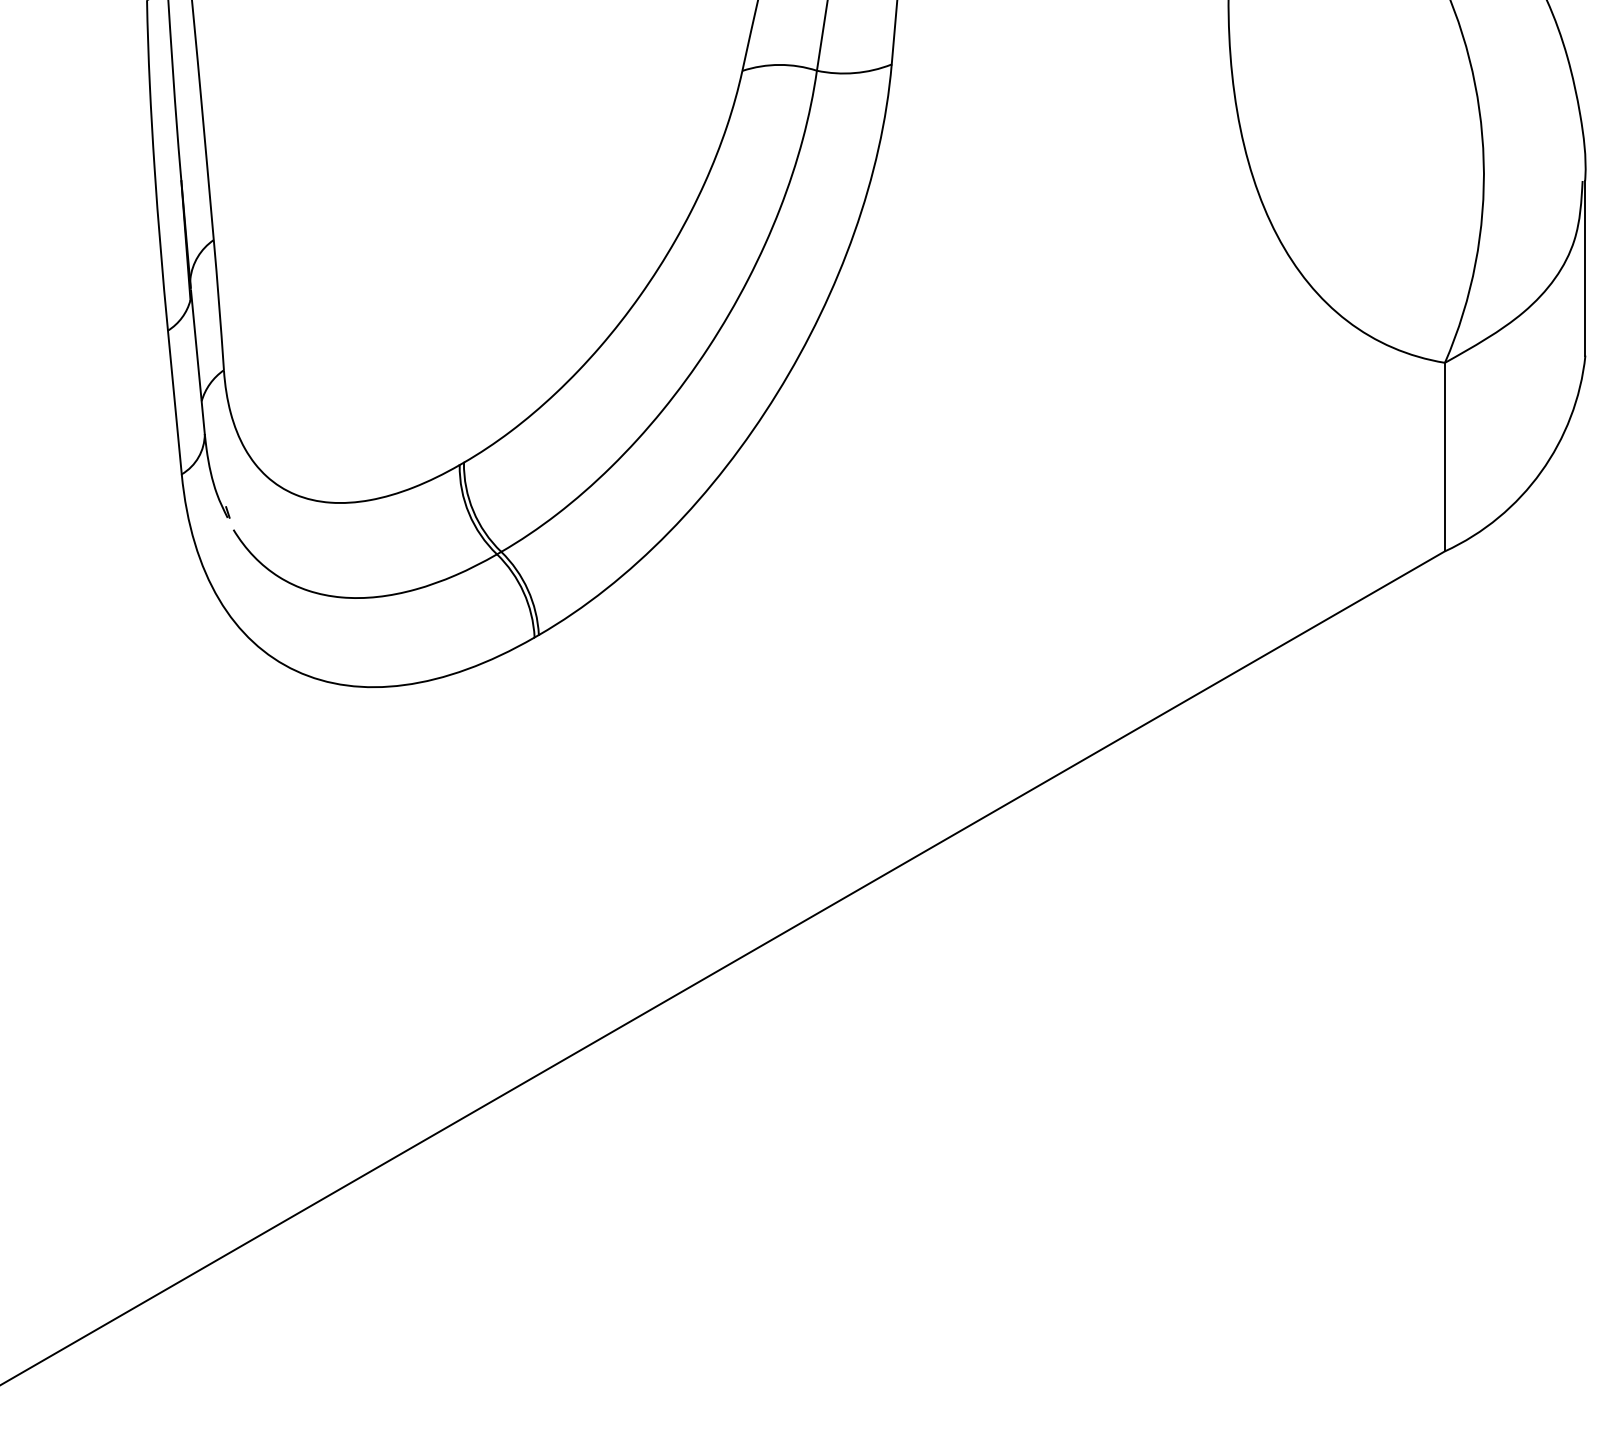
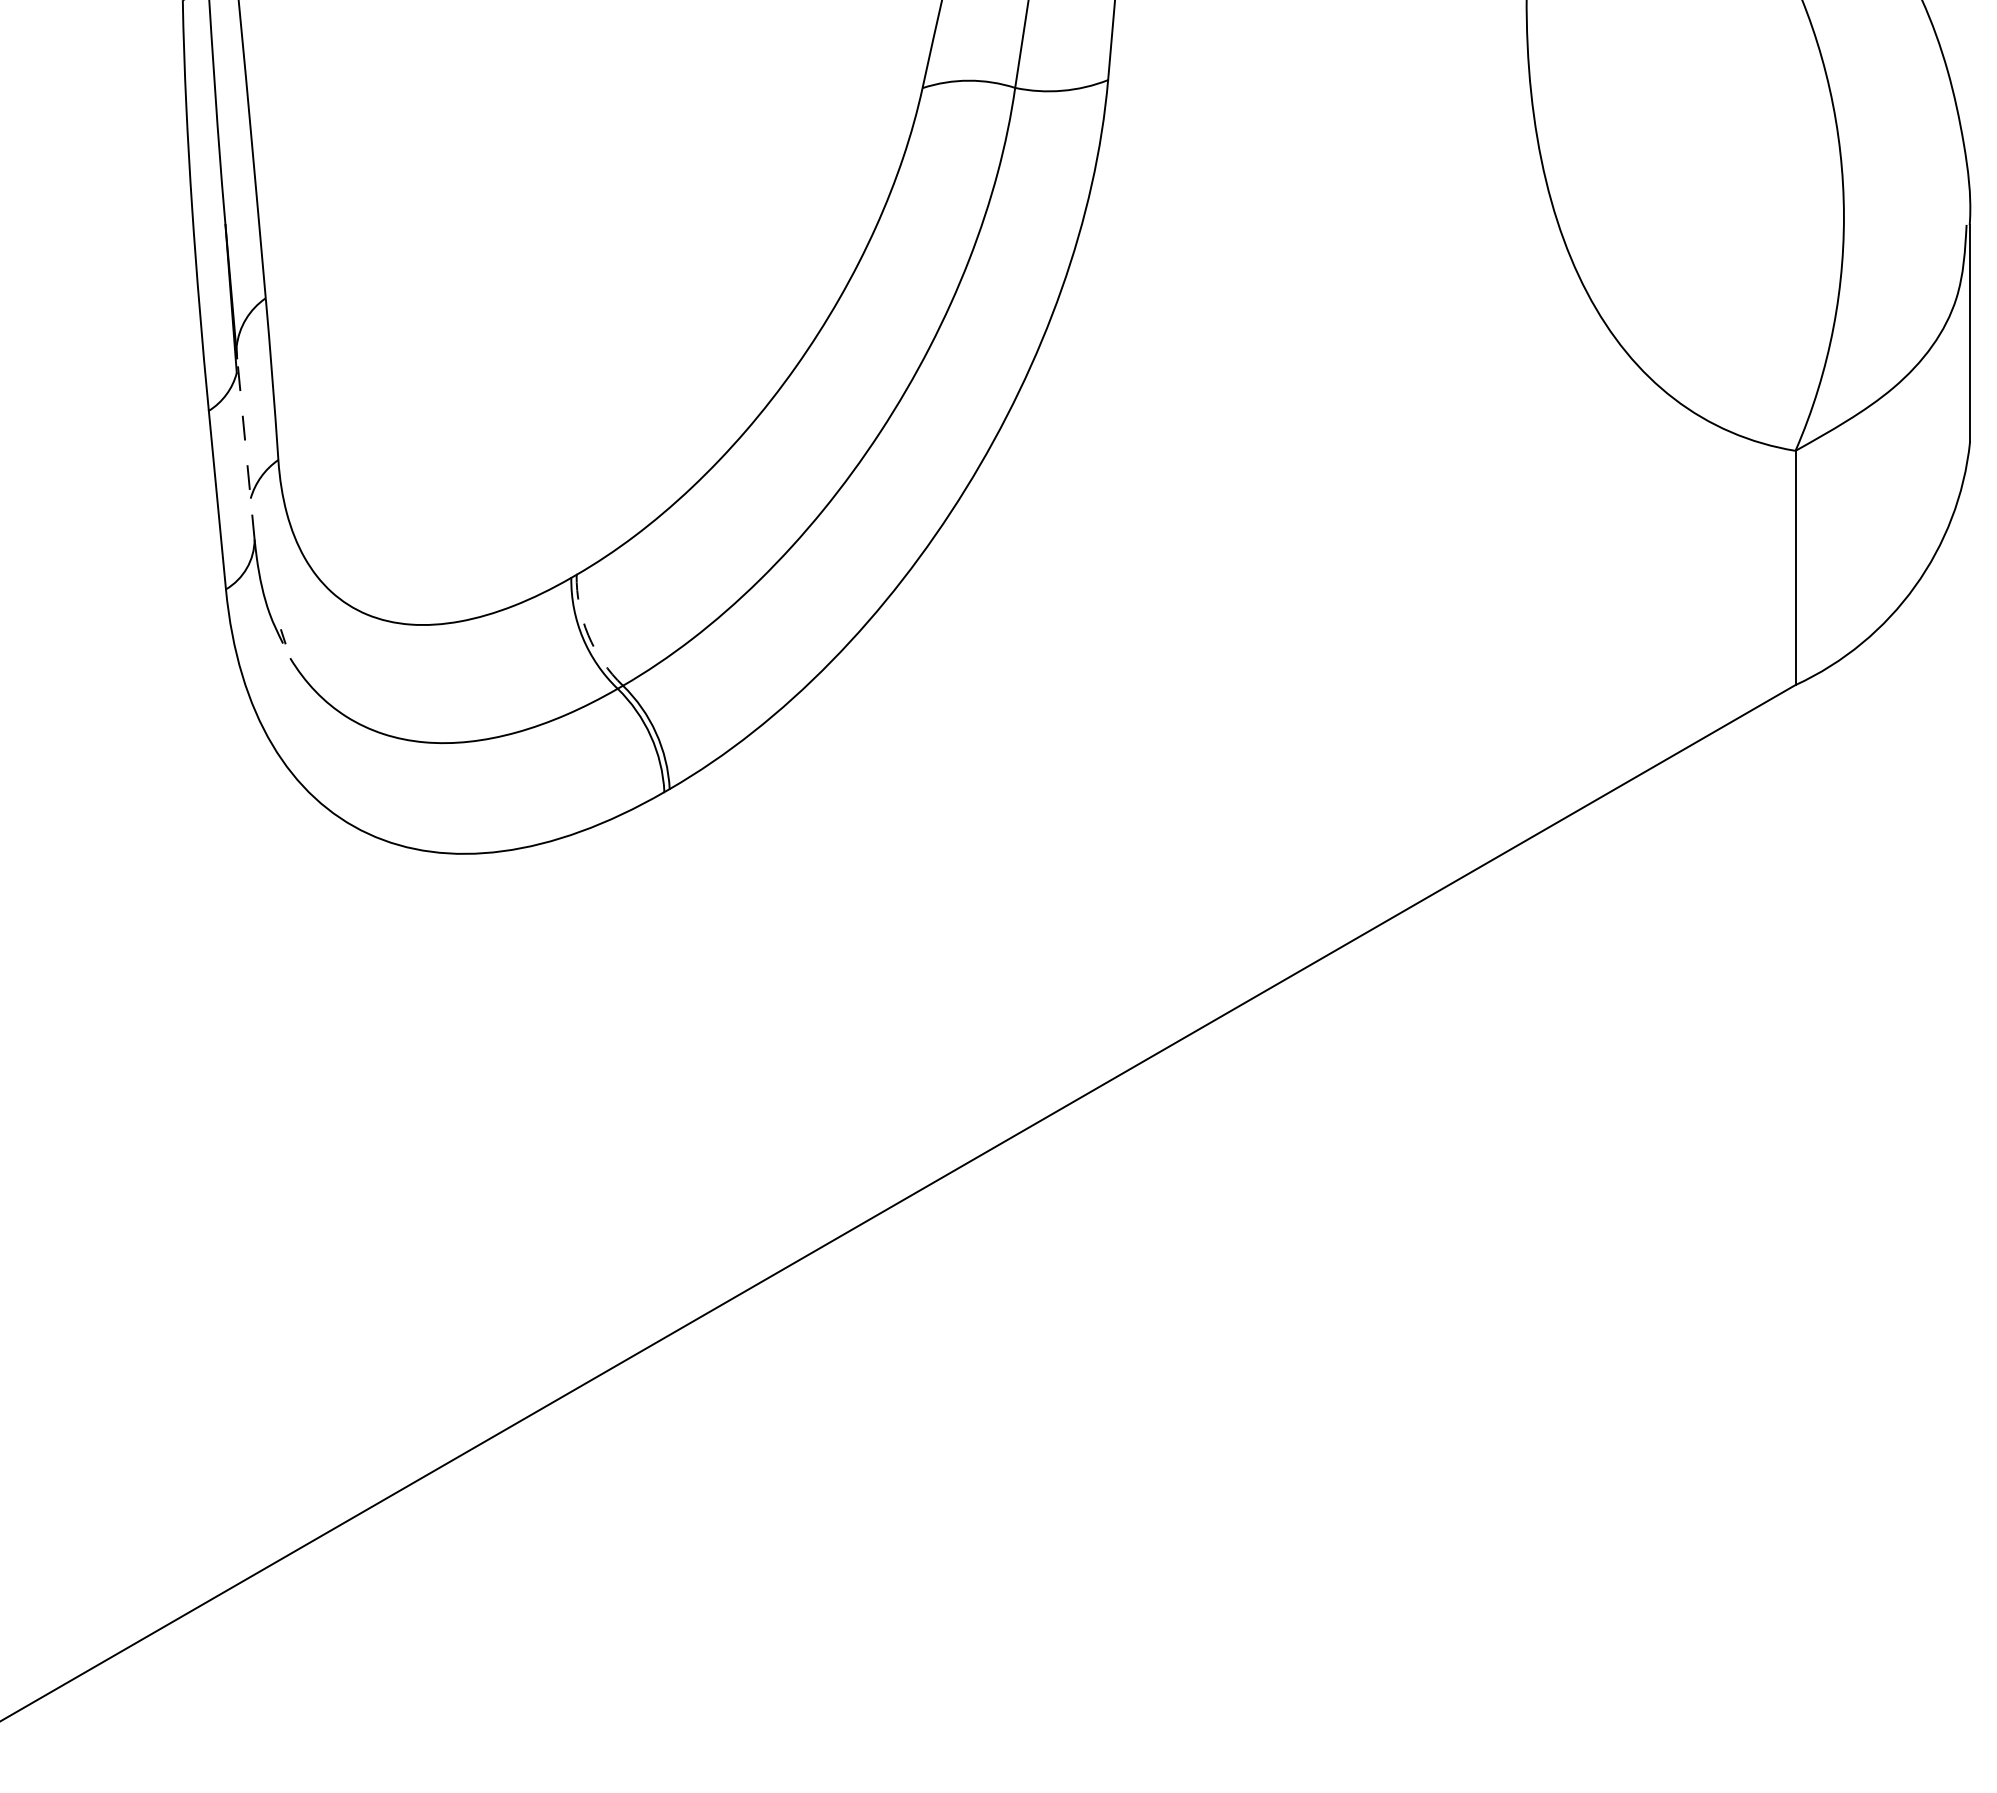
line: (198, 362) -> (246, 450), solid -> dashed
arc: (473, 511) -> (588, 635), solid -> dashed

